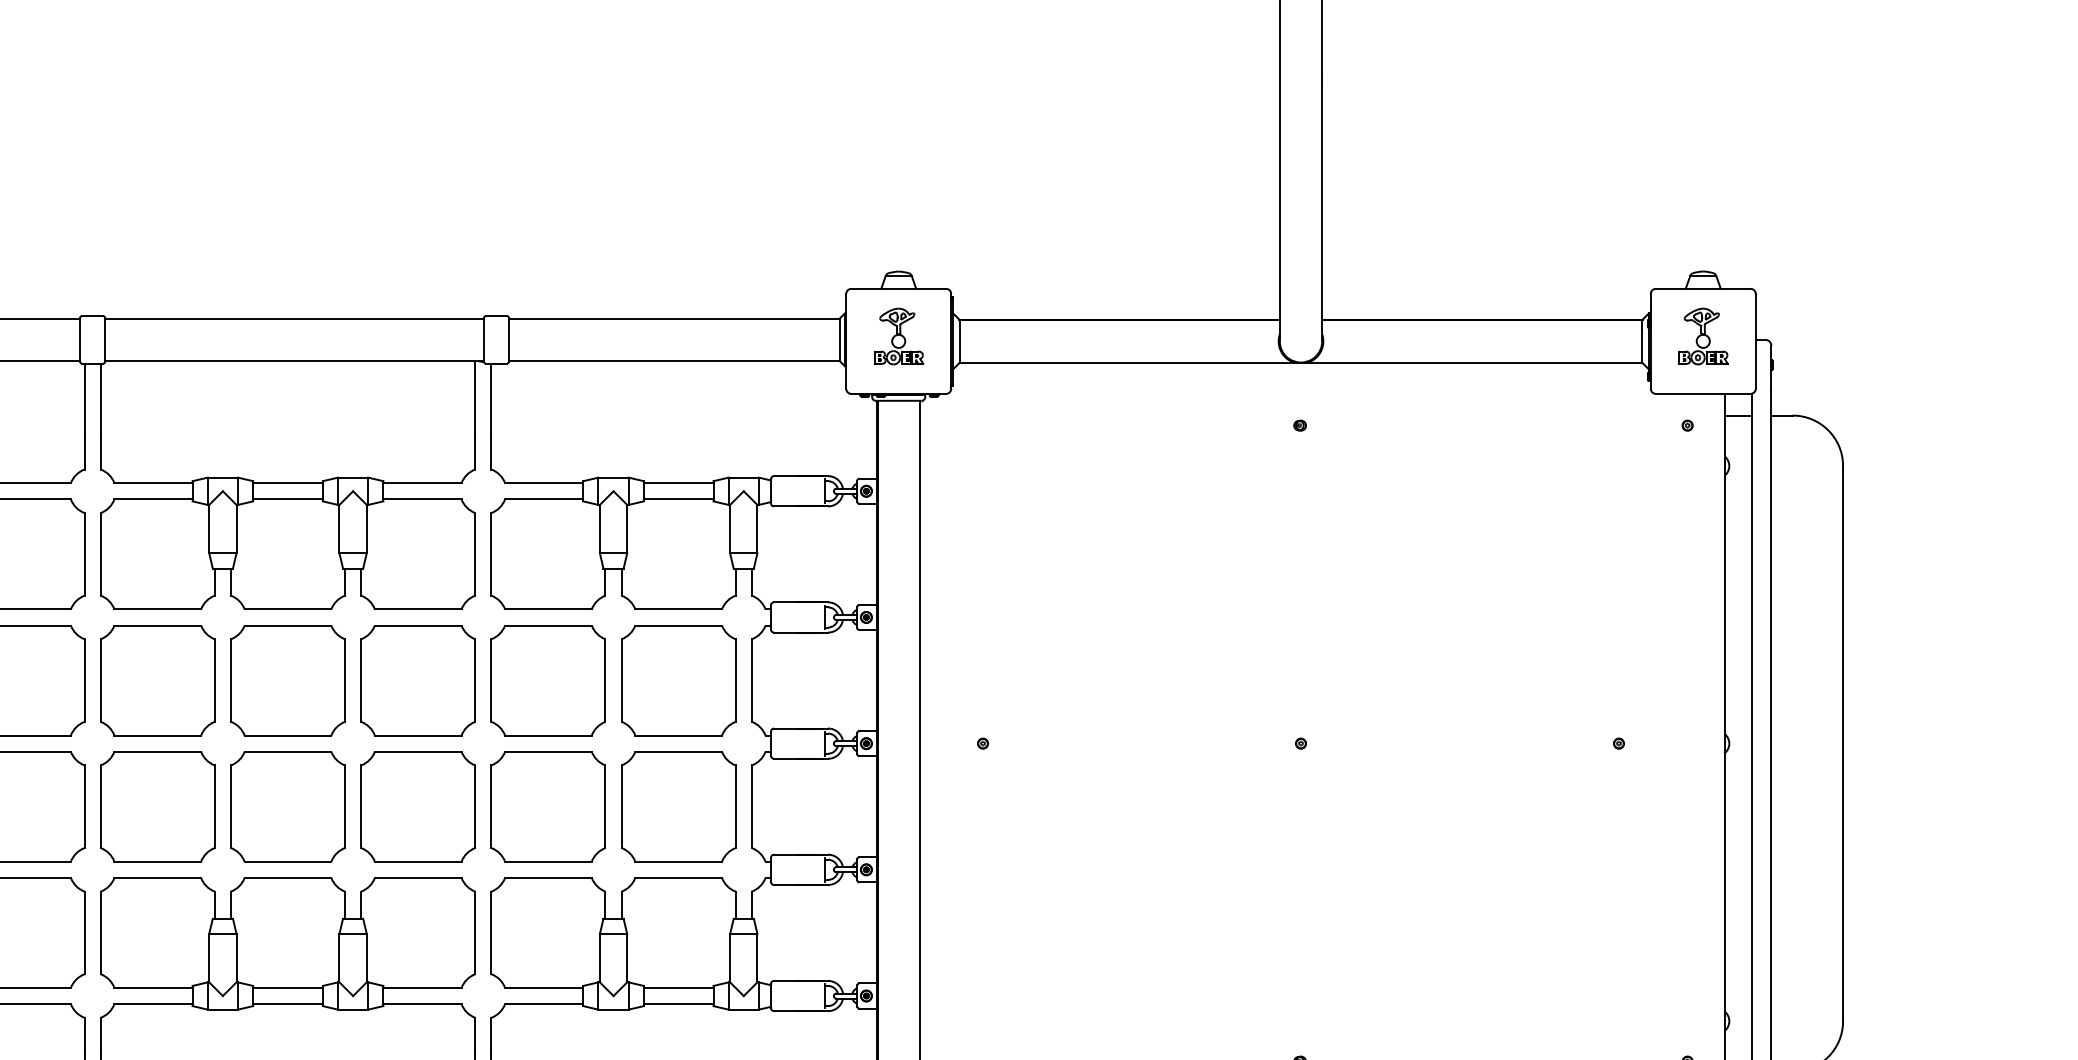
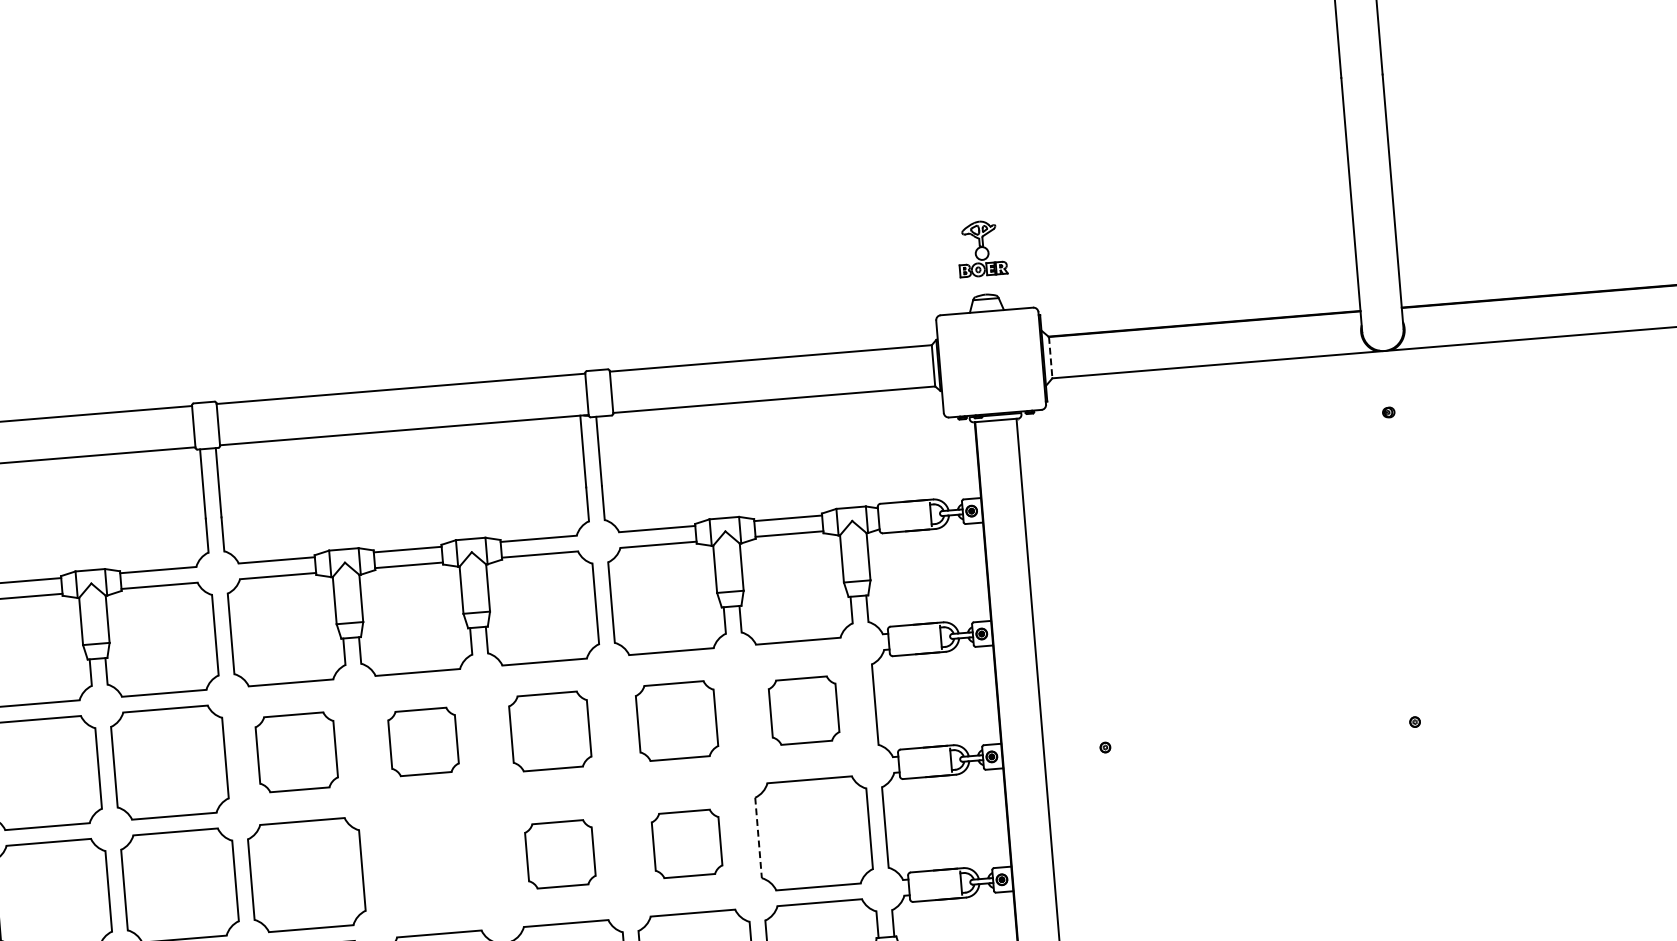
part: (899, 336) -> (982, 248), moved
line: (959, 341) -> (1050, 357), solid -> dashed
part: (157, 680) -> (296, 752), size x0.7
part: (287, 680) -> (423, 741), size x0.6
part: (417, 680) -> (549, 731), size x0.7
part: (547, 680) -> (676, 720), size x0.7
part: (678, 680) -> (803, 710), size x0.6
part: (287, 806) -> (433, 864), removed
part: (417, 806) -> (559, 854), size x0.6
part: (547, 806) -> (686, 843), size x0.6
line: (621, 807) -> (758, 838), solid -> dashed

